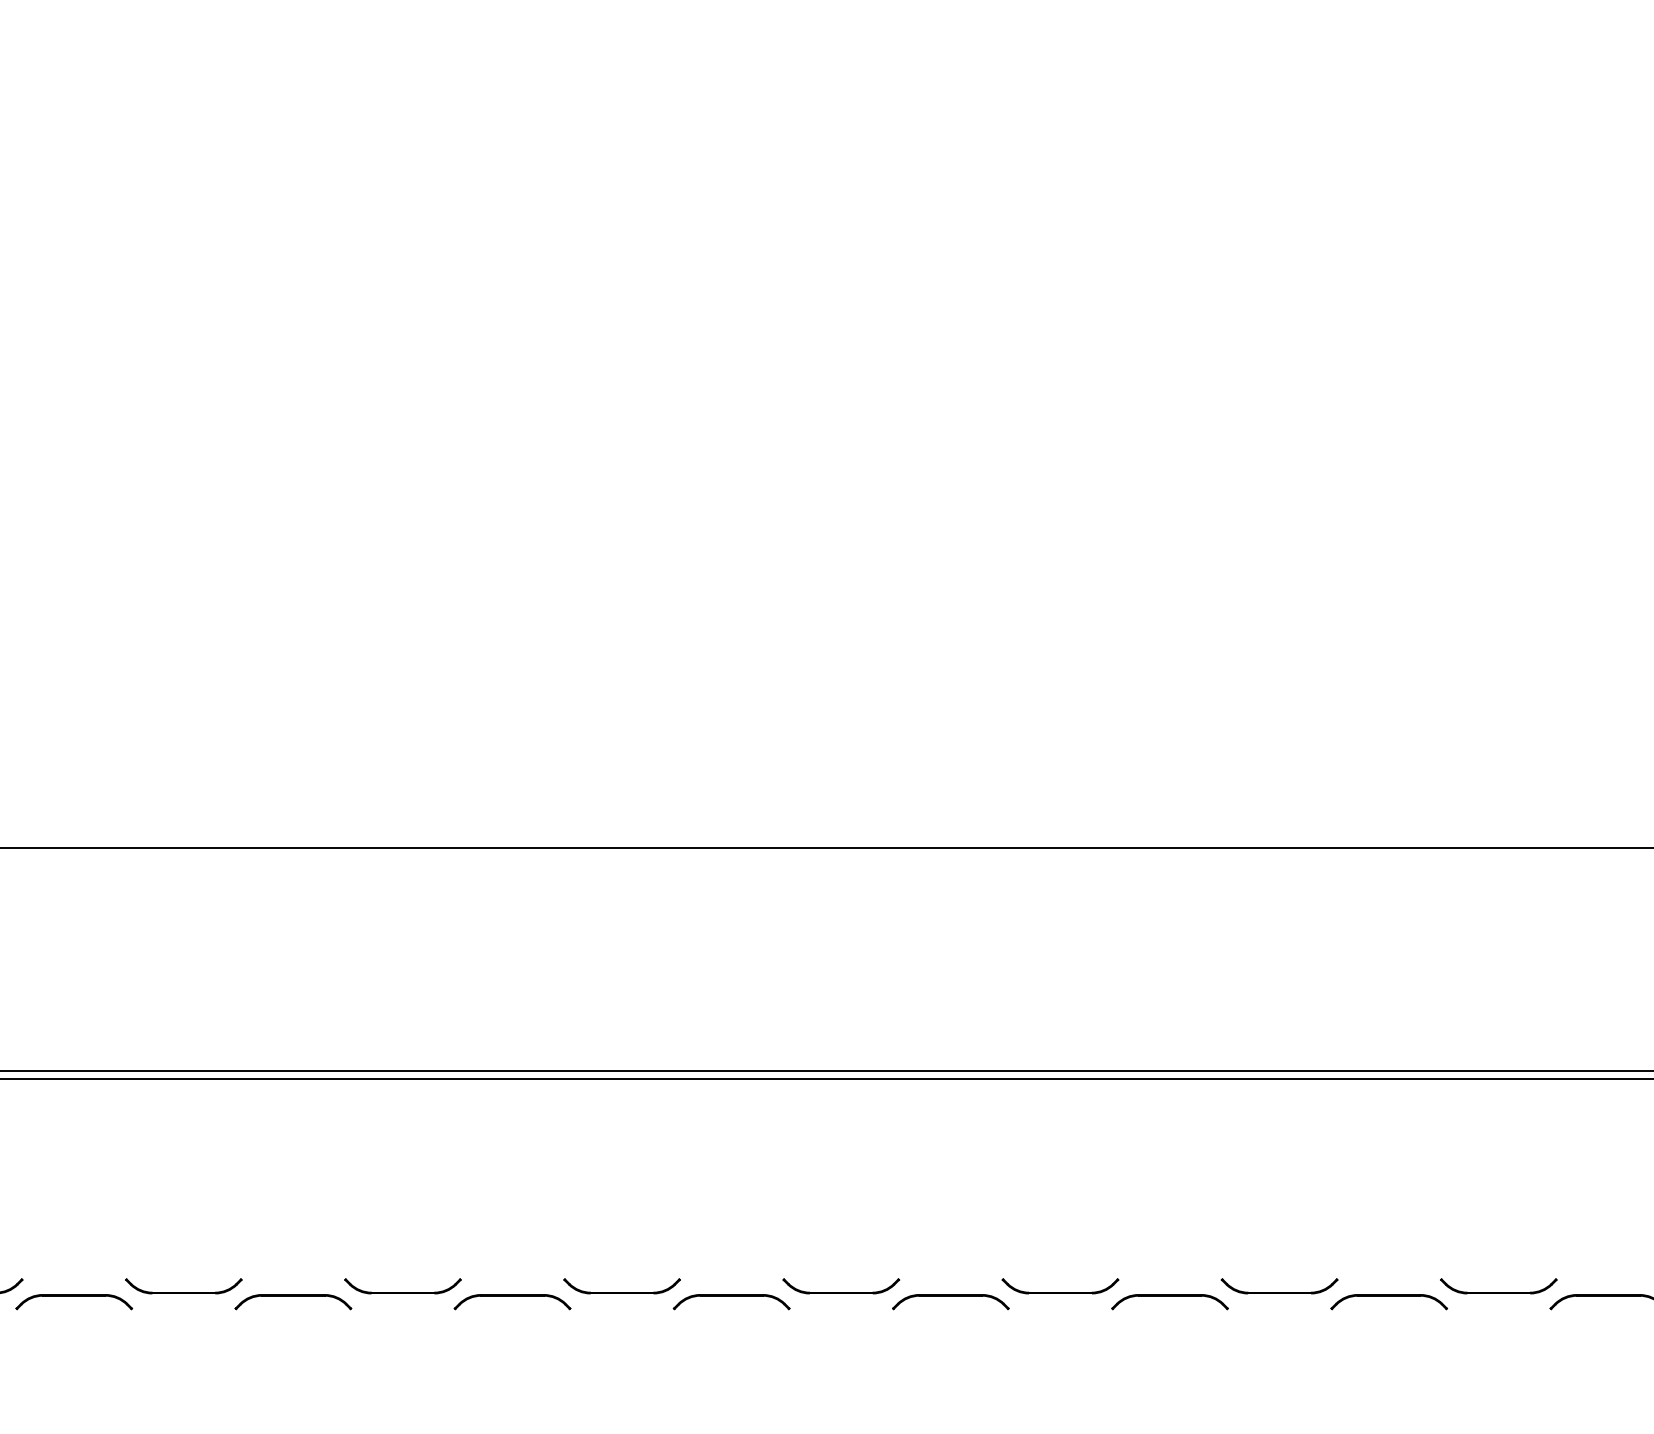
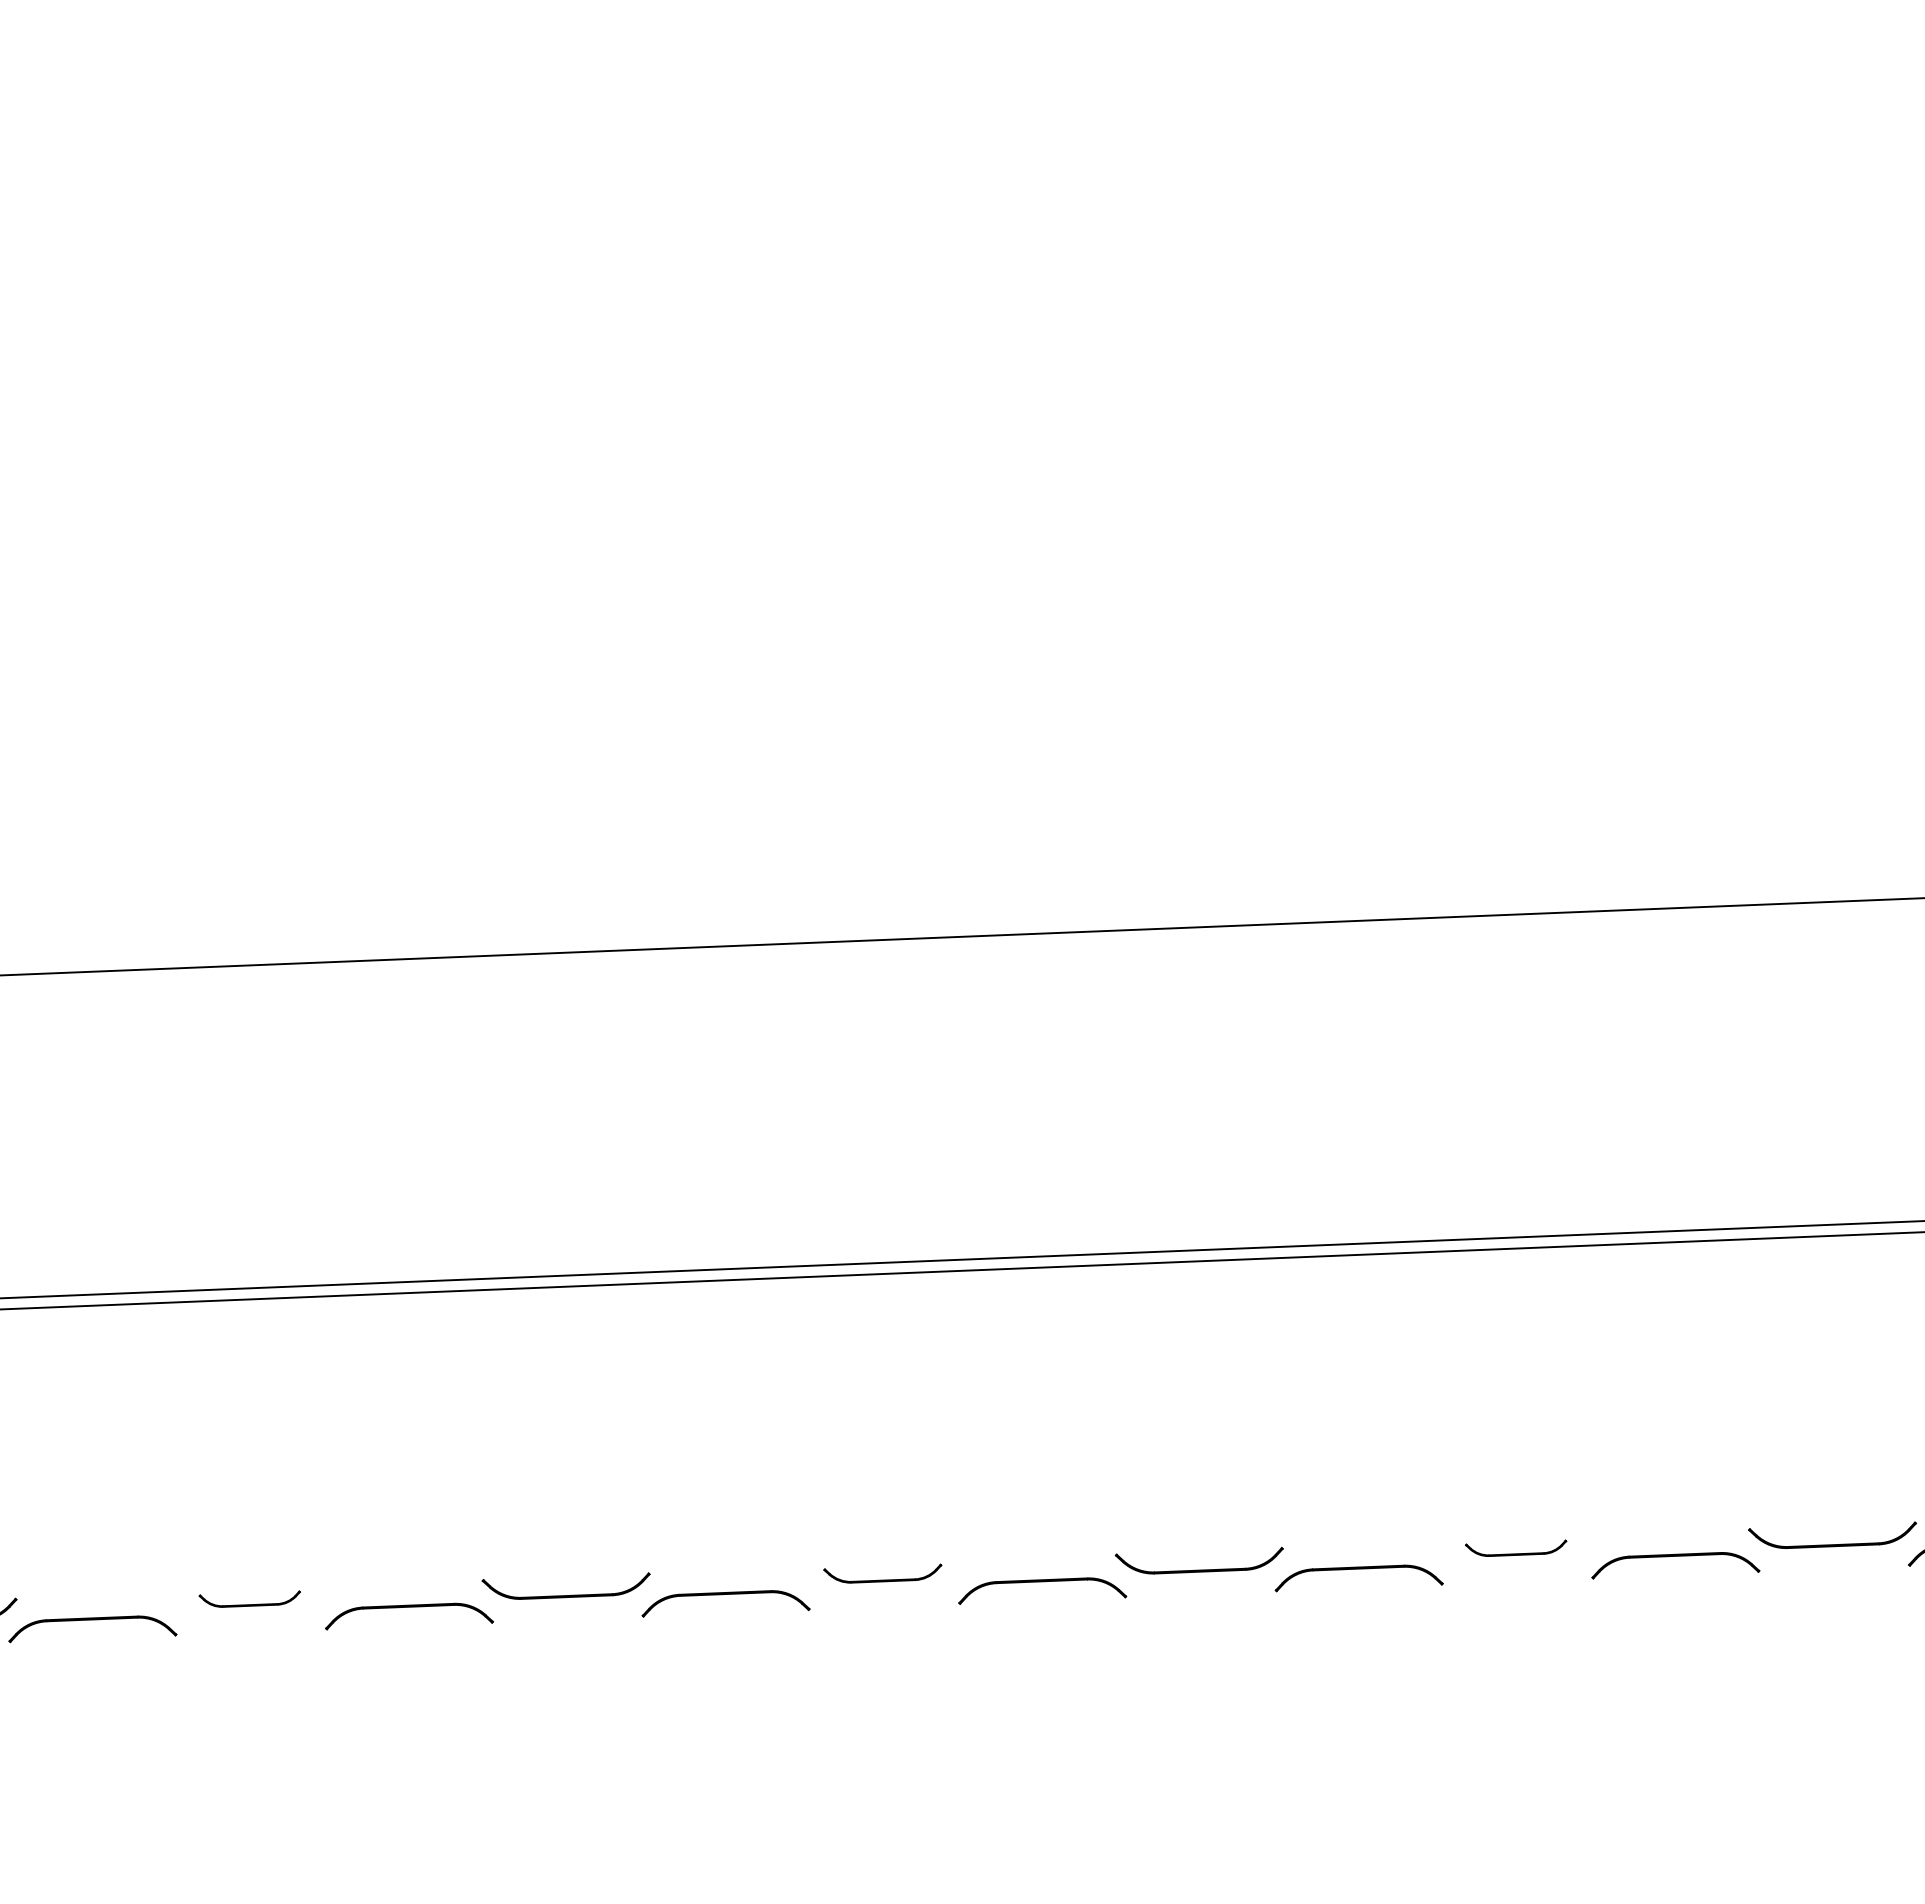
part: (183, 1286) -> (249, 1599), size x0.6
part: (621, 1286) -> (882, 1574), size x0.7
part: (1060, 1286) -> (1516, 1548), size x0.6

